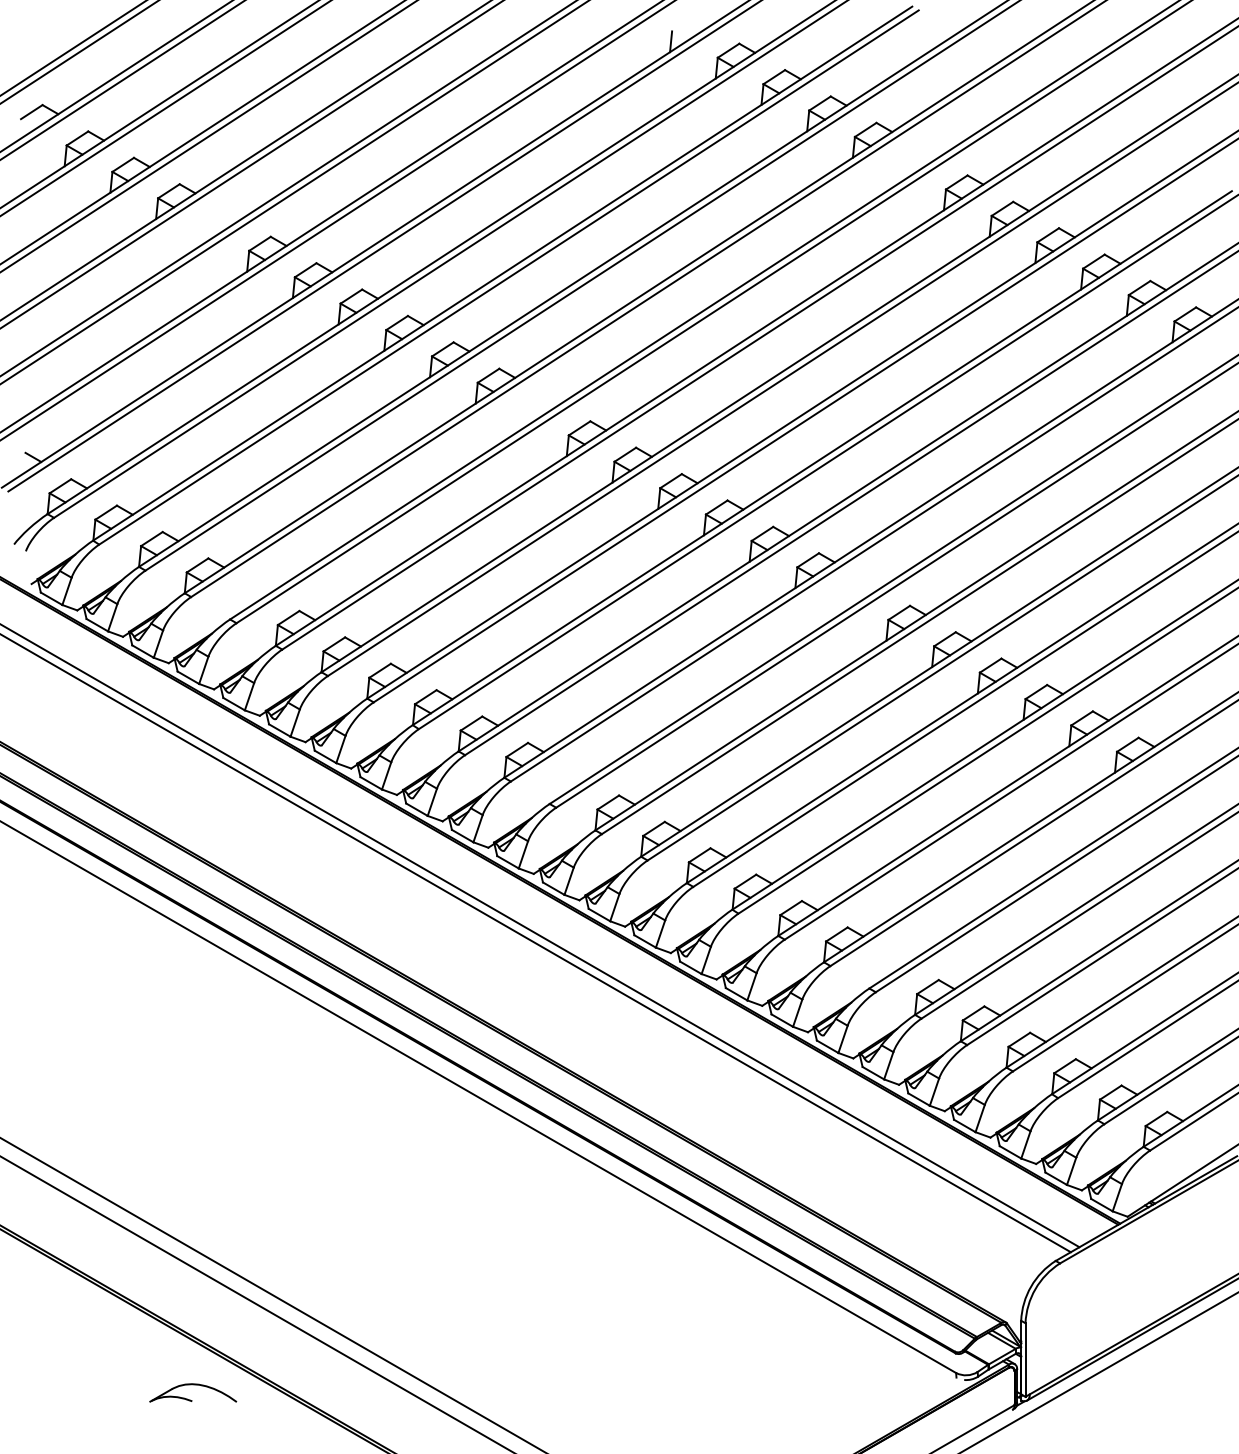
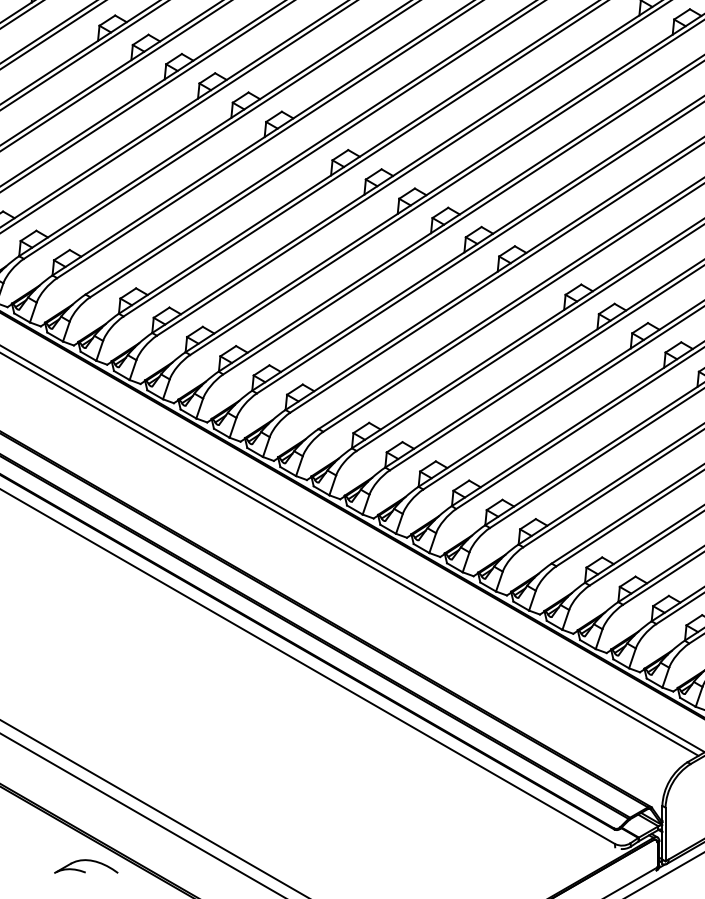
part: (193, 1385) -> (86, 861), moved

